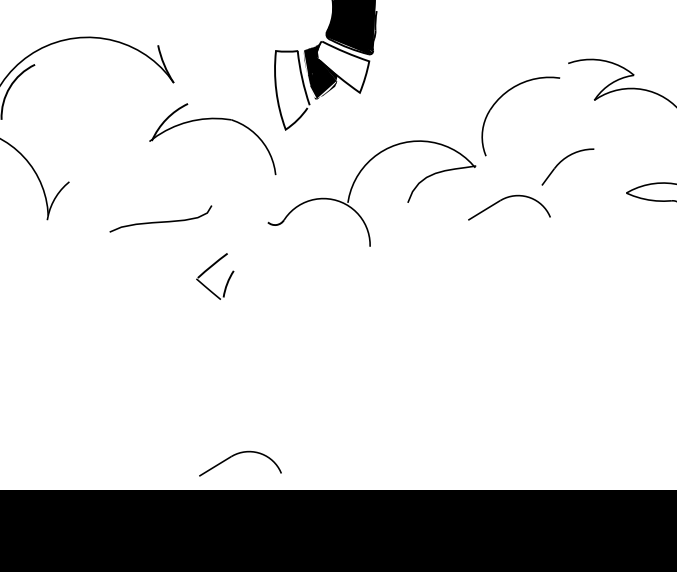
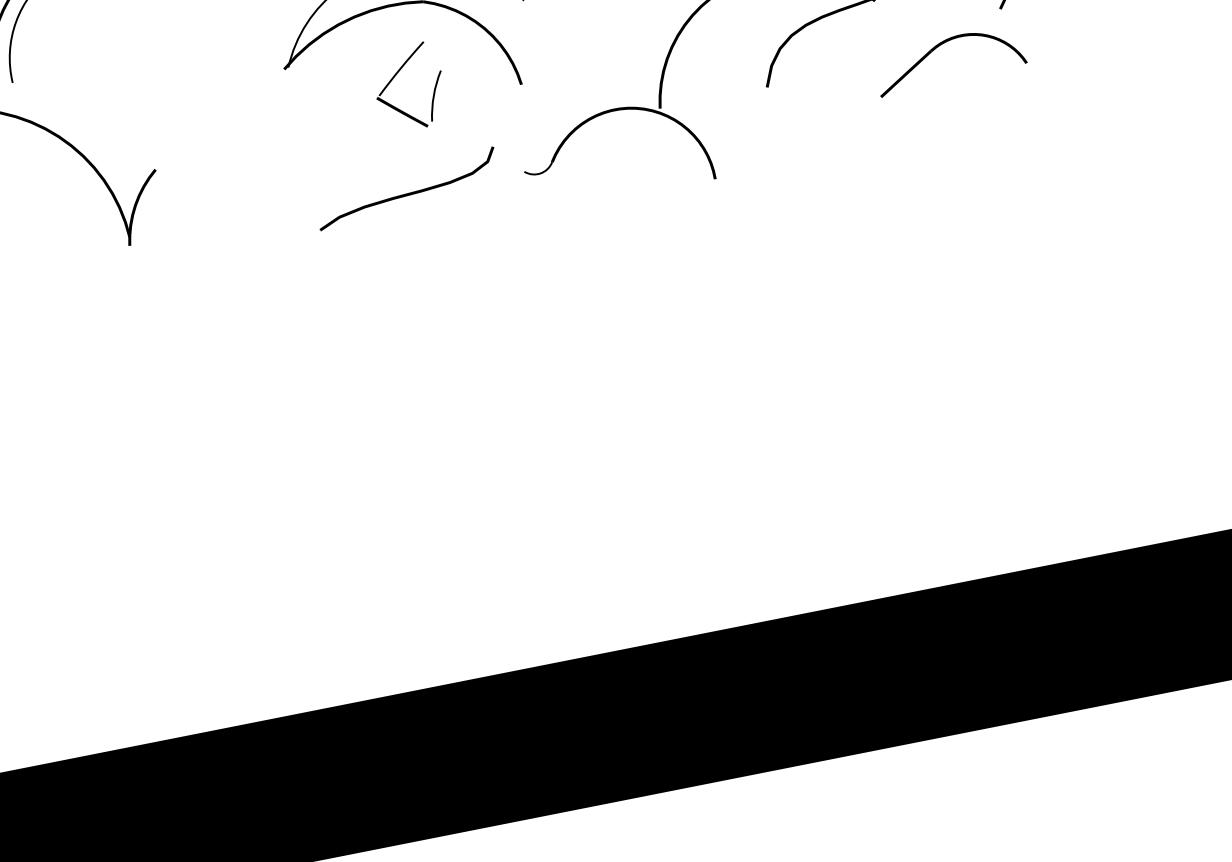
curve: (160, 221) -> (407, 193), moved
part: (209, 269) -> (397, 76), moved
curve: (238, 454) -> (553, 596), removed

